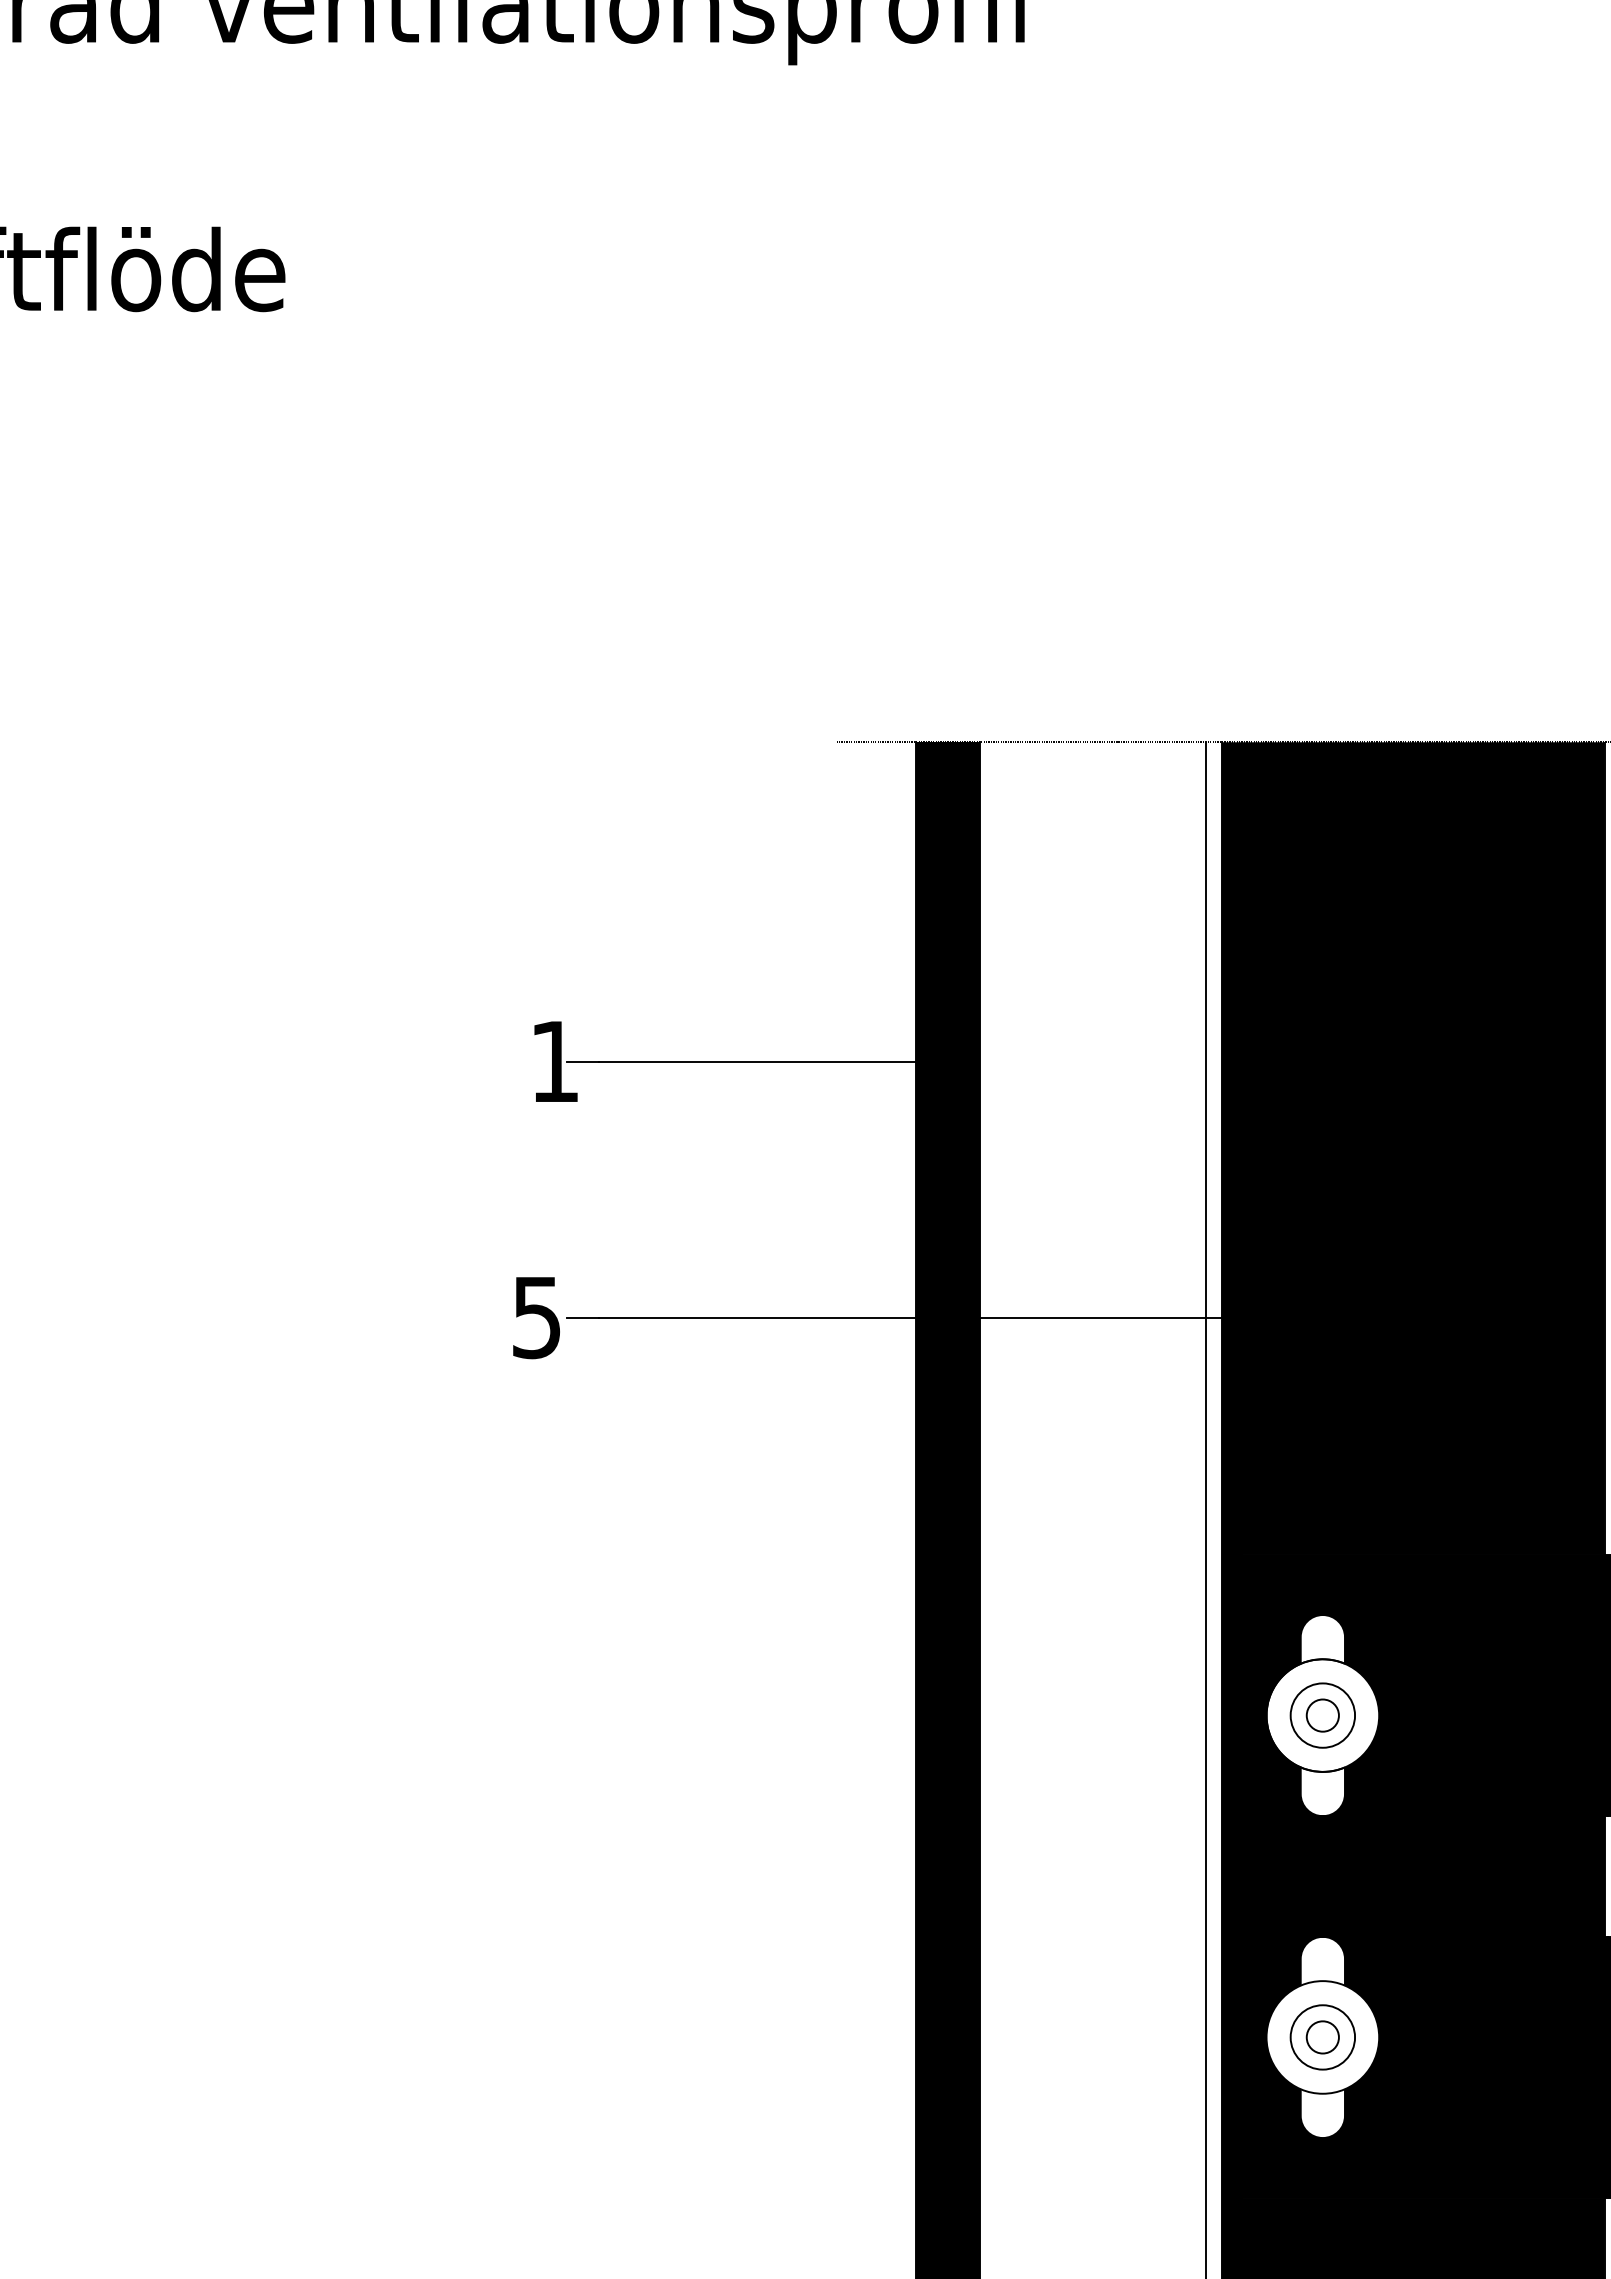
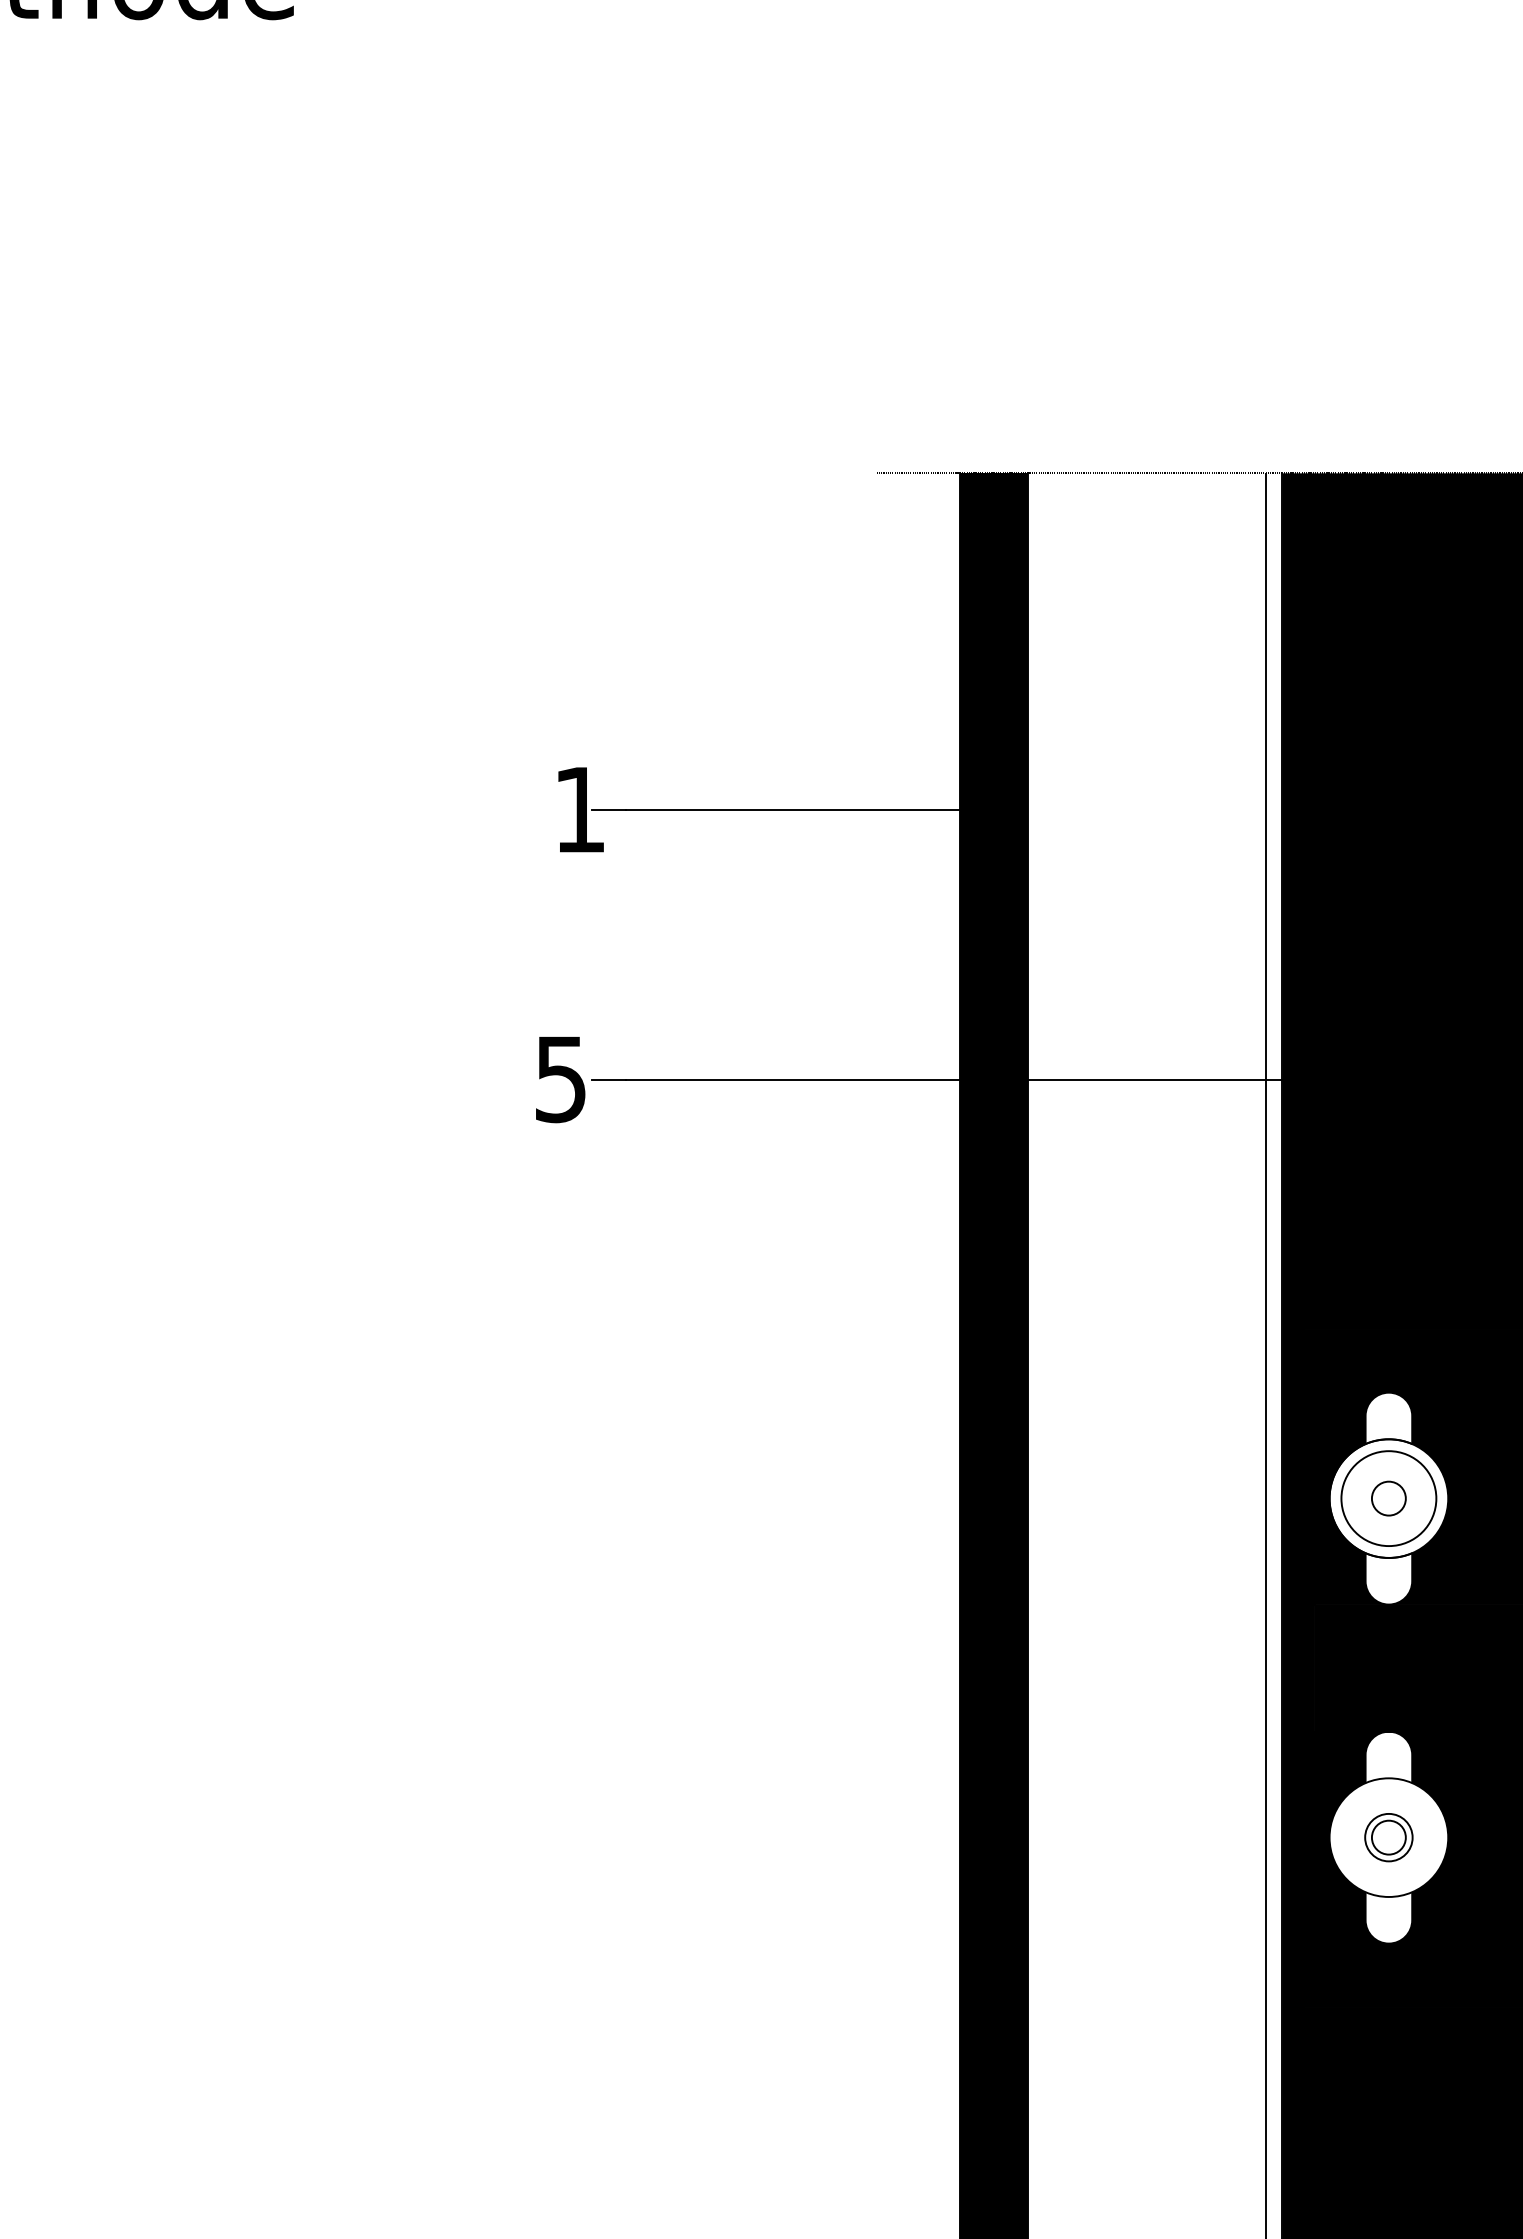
circle: (1322, 1715) -> (1388, 1498), size x1.4
circle: (1322, 2037) -> (1388, 1837), size x0.7

